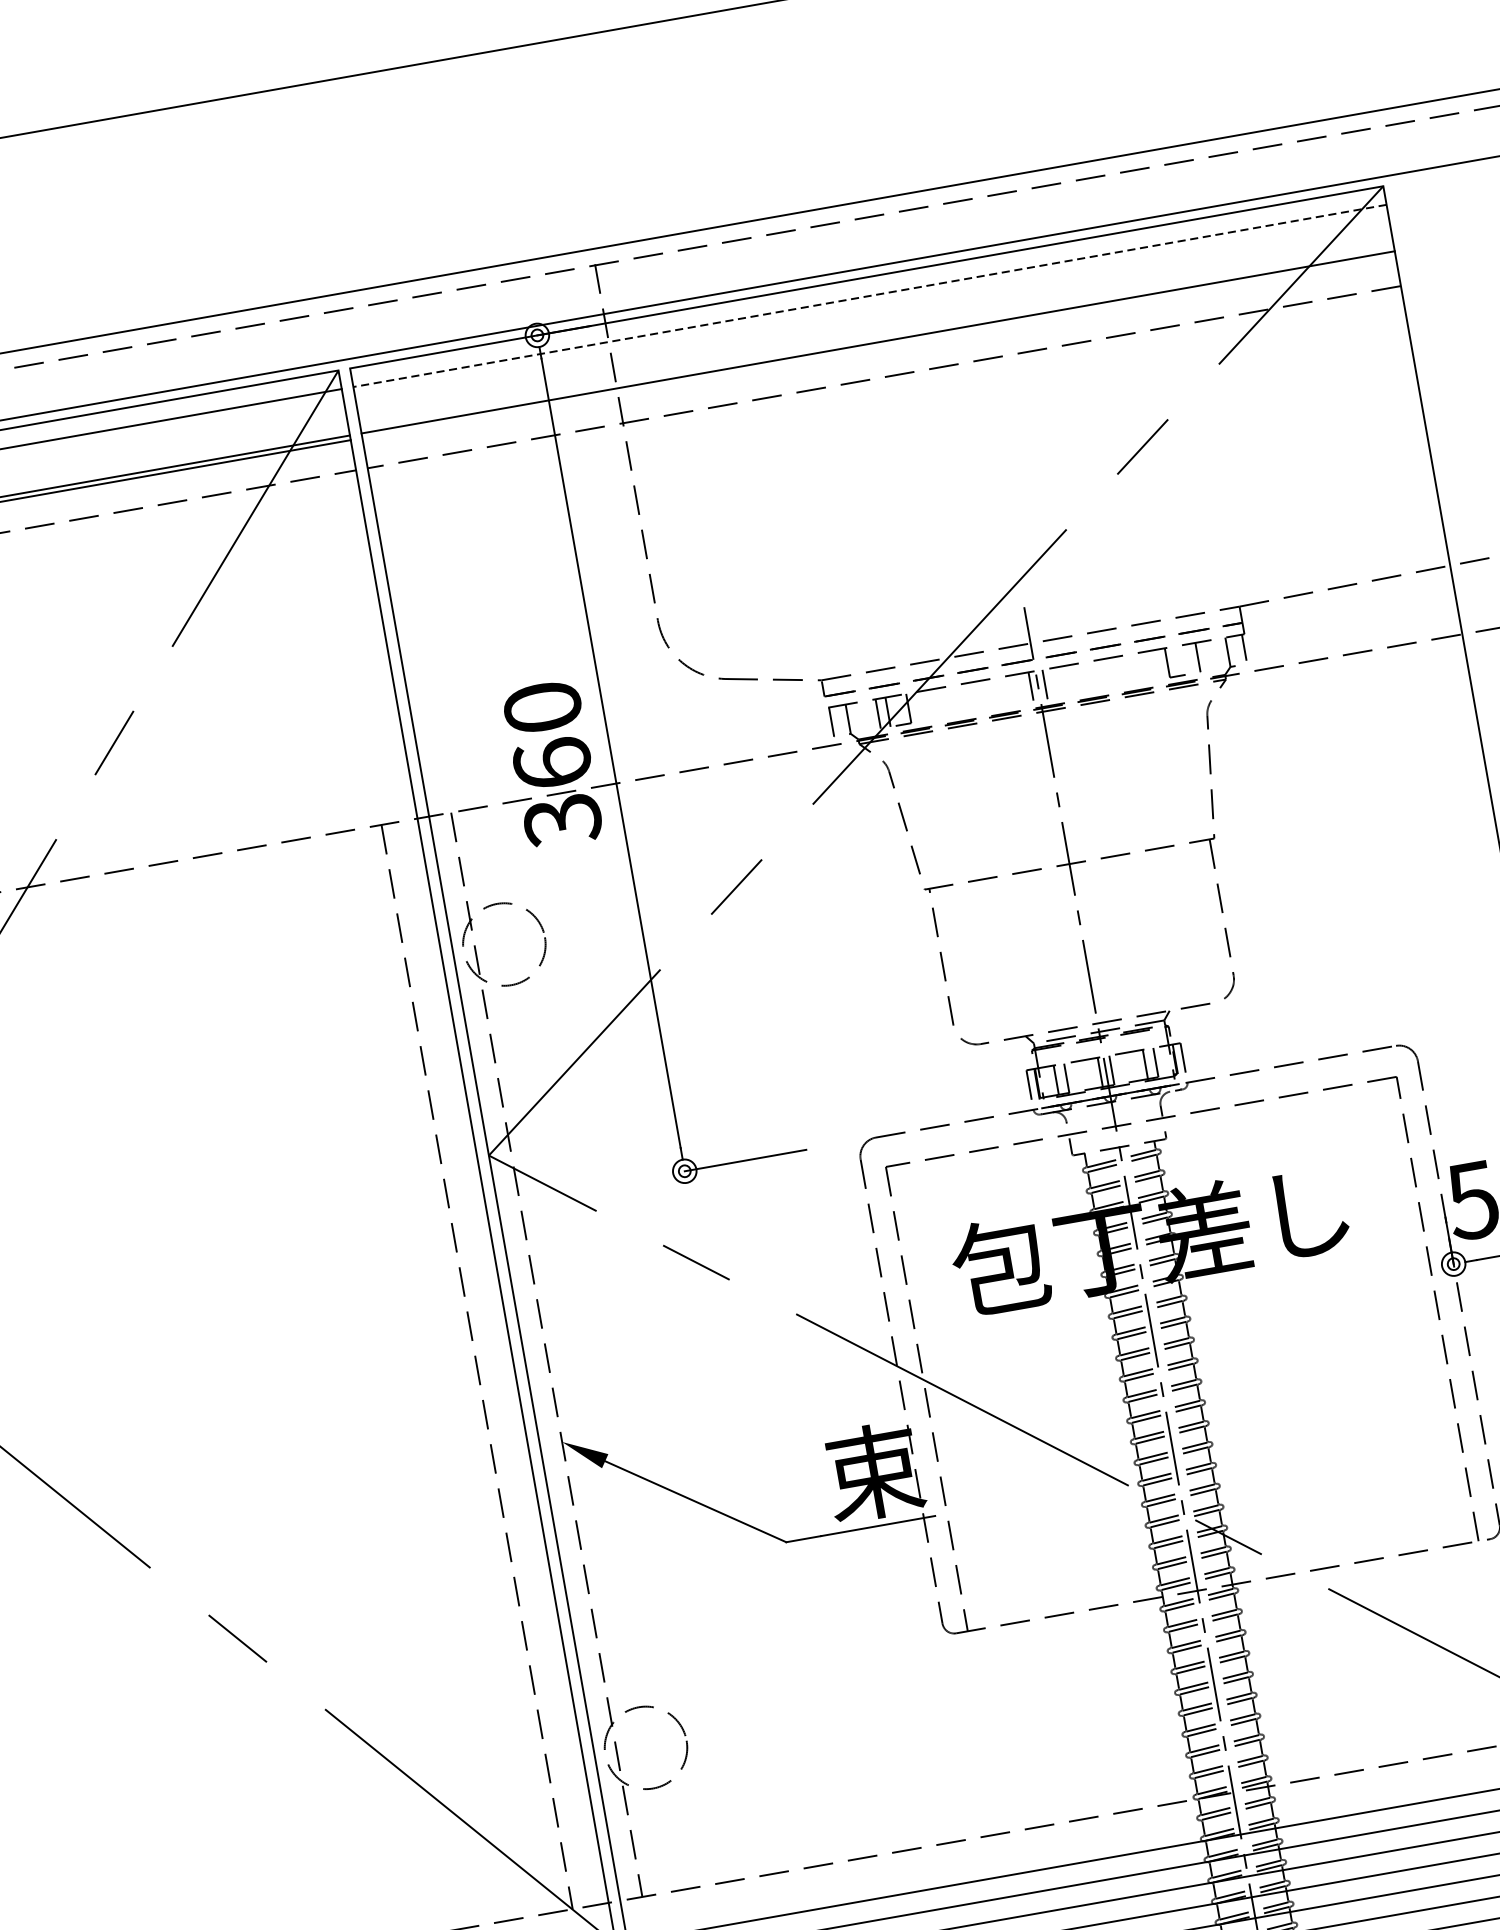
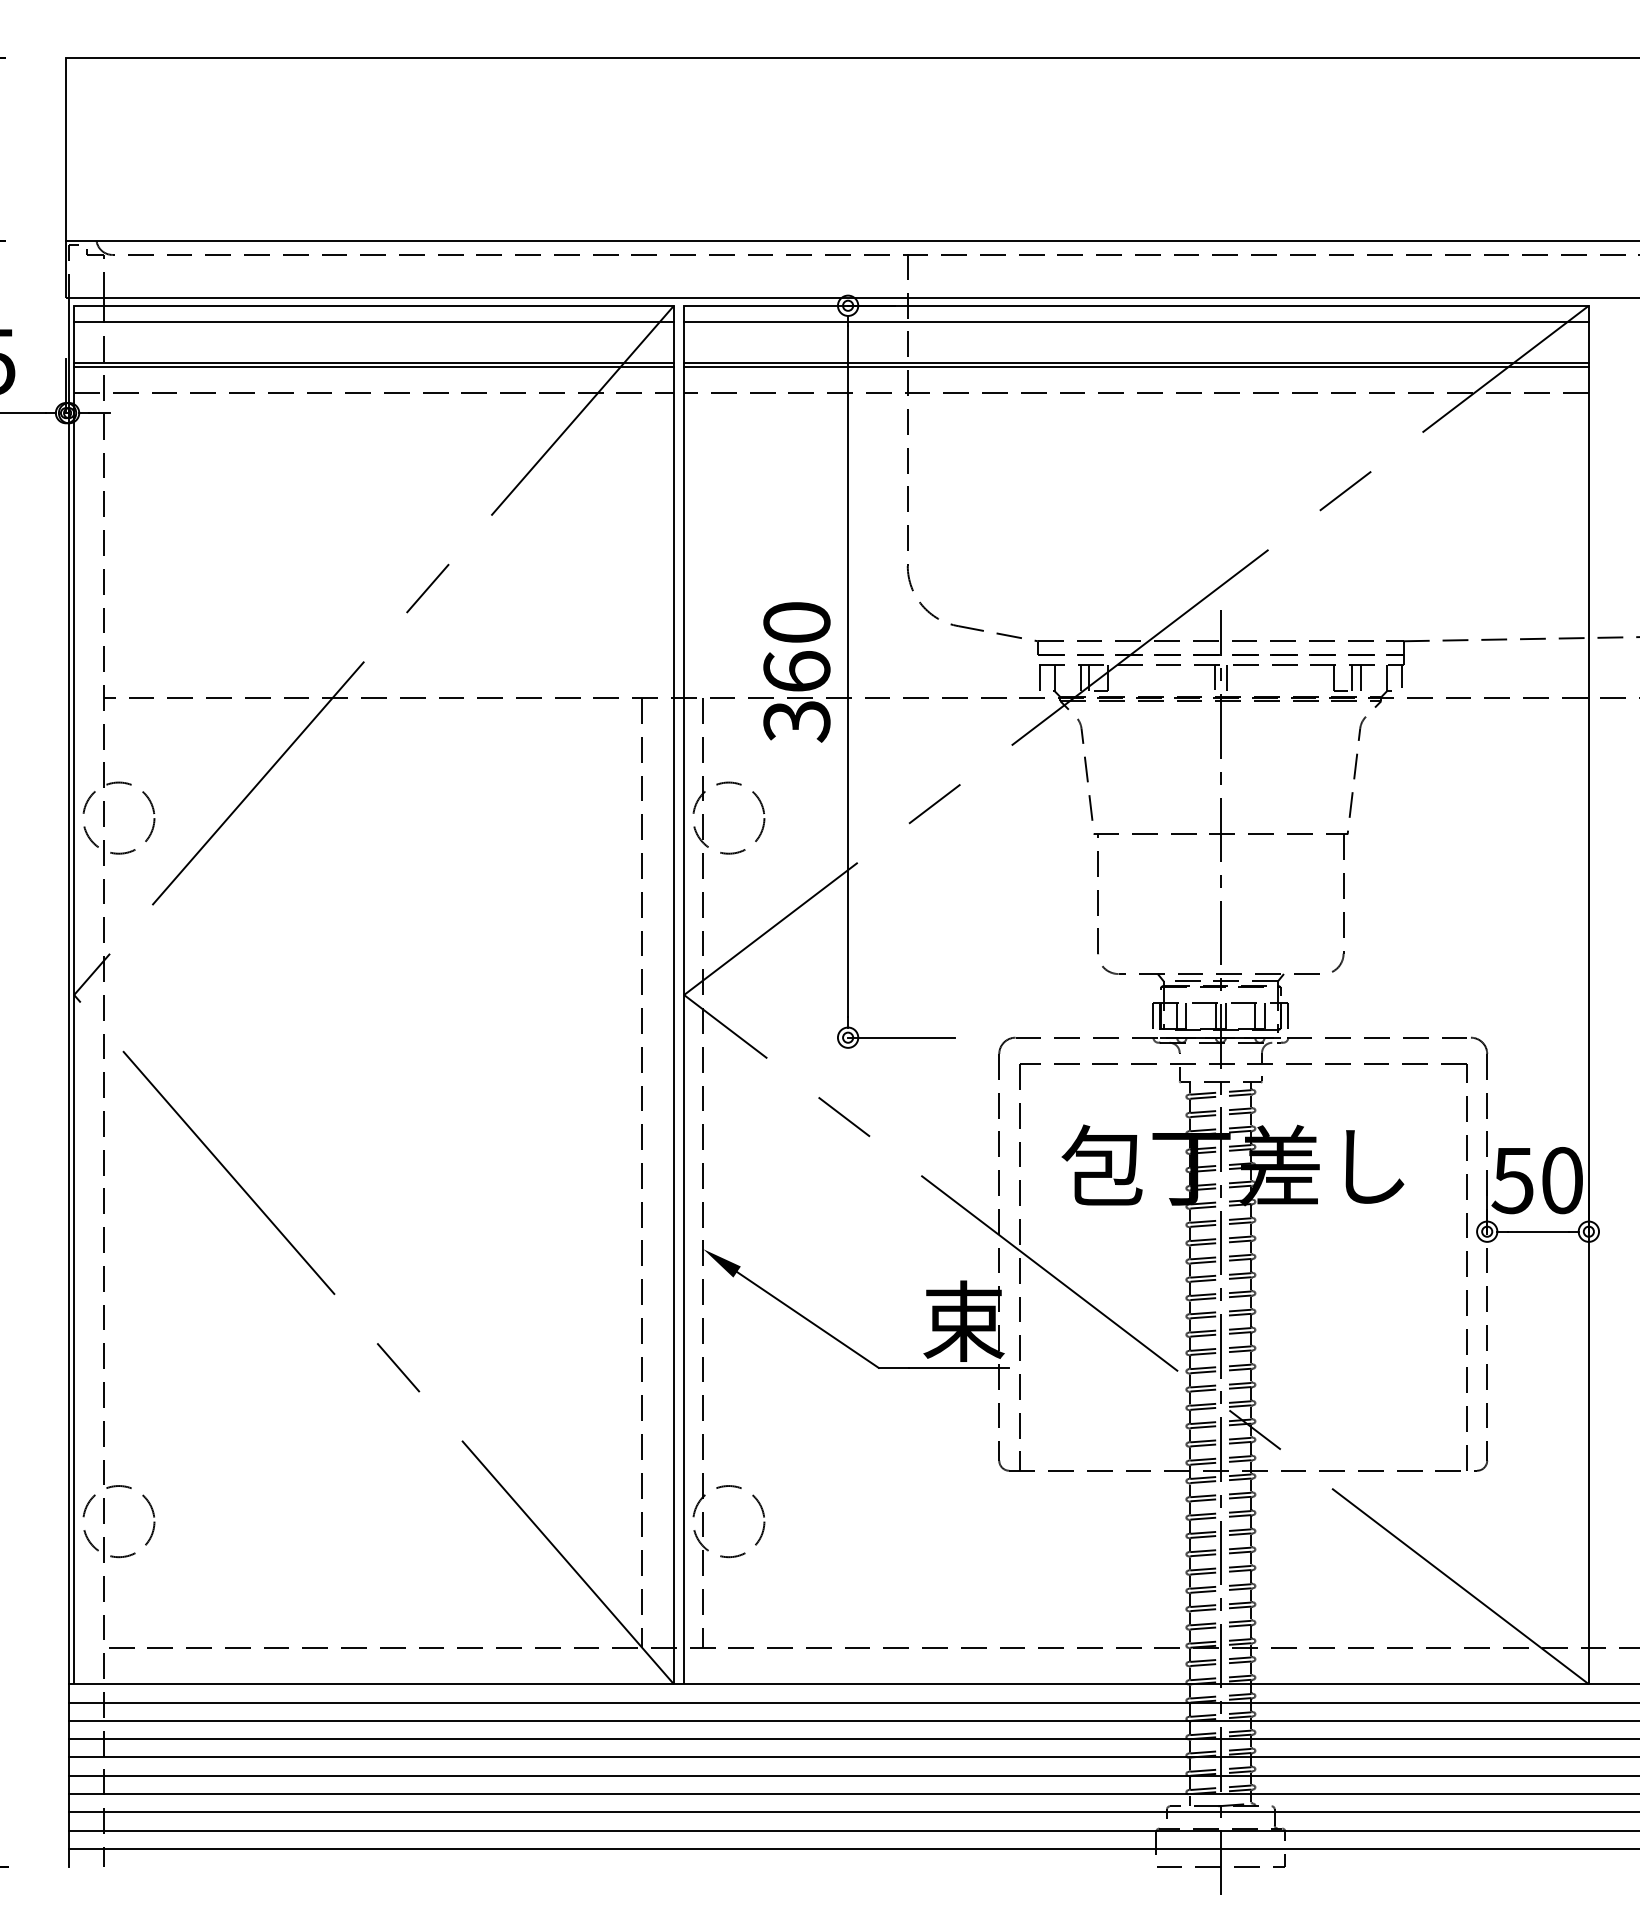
line: (868, 296) -> (1135, 322), dashed -> solid
line: (878, 346) -> (1136, 366), added
line: (1188, 659) -> (1352, 678), added

